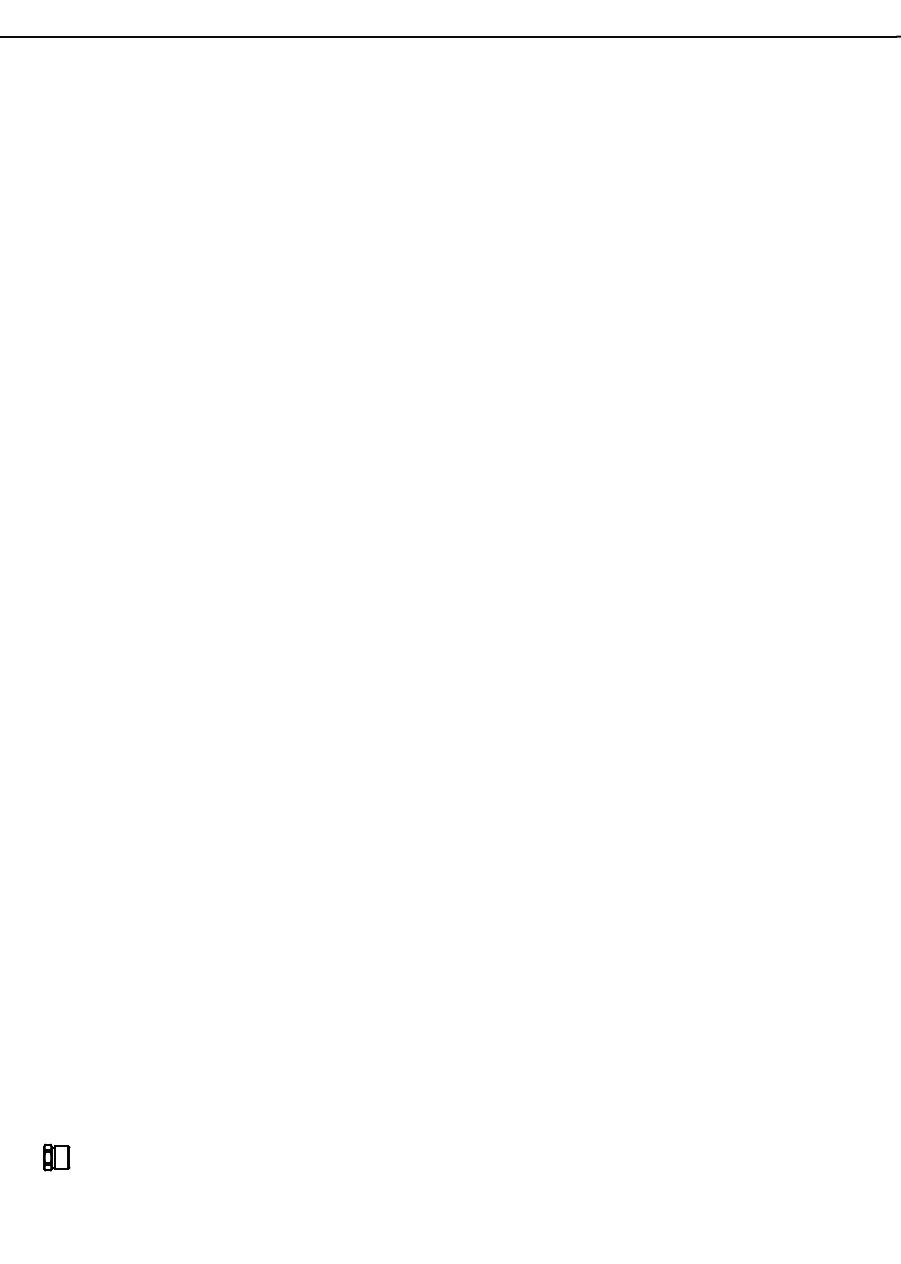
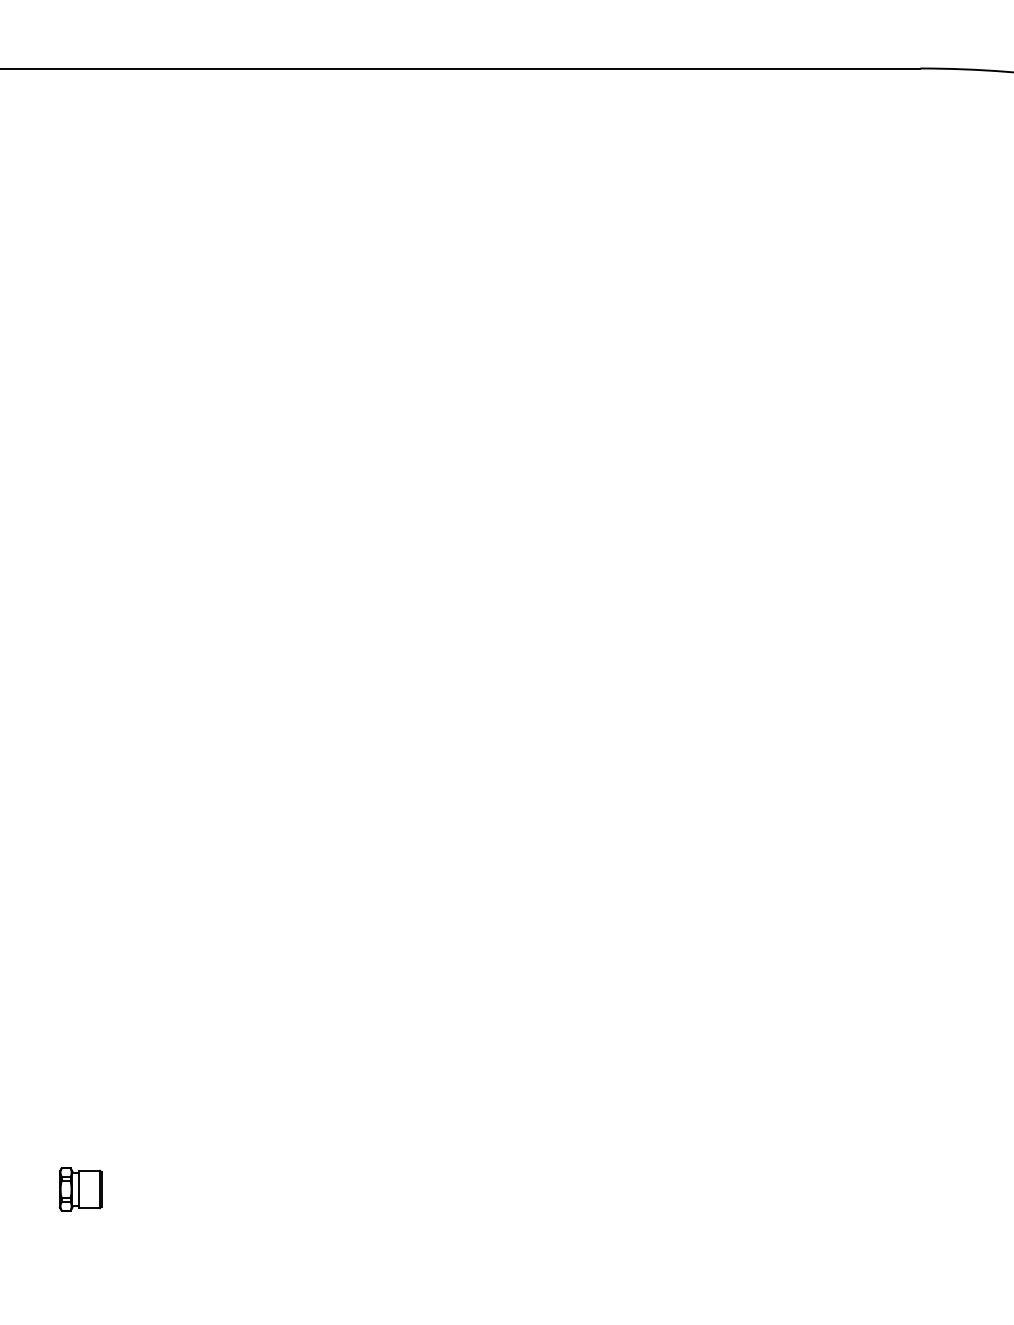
part: (56, 1157) -> (80, 1189), size x1.67

